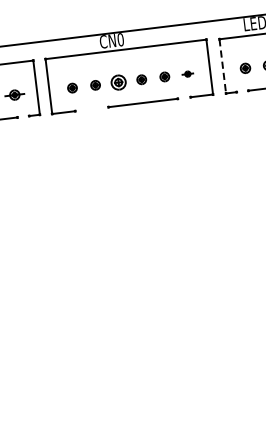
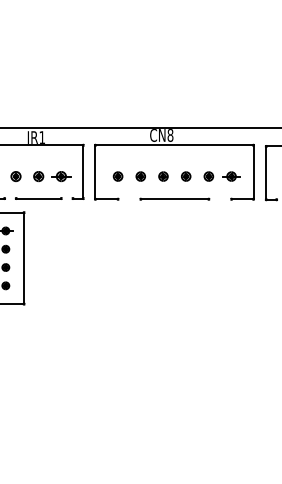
text: (120, 39) -> (170, 135), CN0 -> CN8
line: (223, 66) -> (266, 173), dashed -> solid
part: (187, 74) -> (231, 176), size x1.67
part: (118, 82) -> (163, 176), size x0.62
part: (142, 102) -> (174, 198), moved

